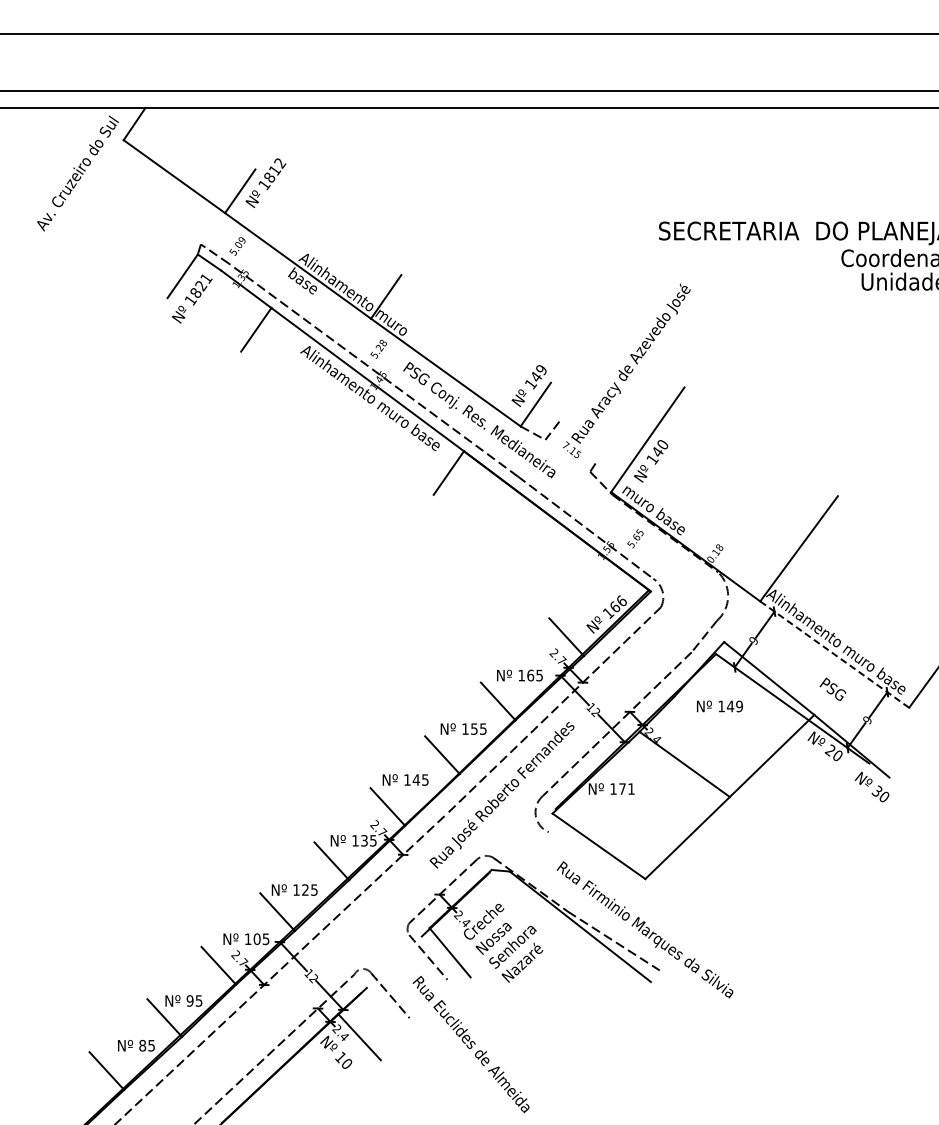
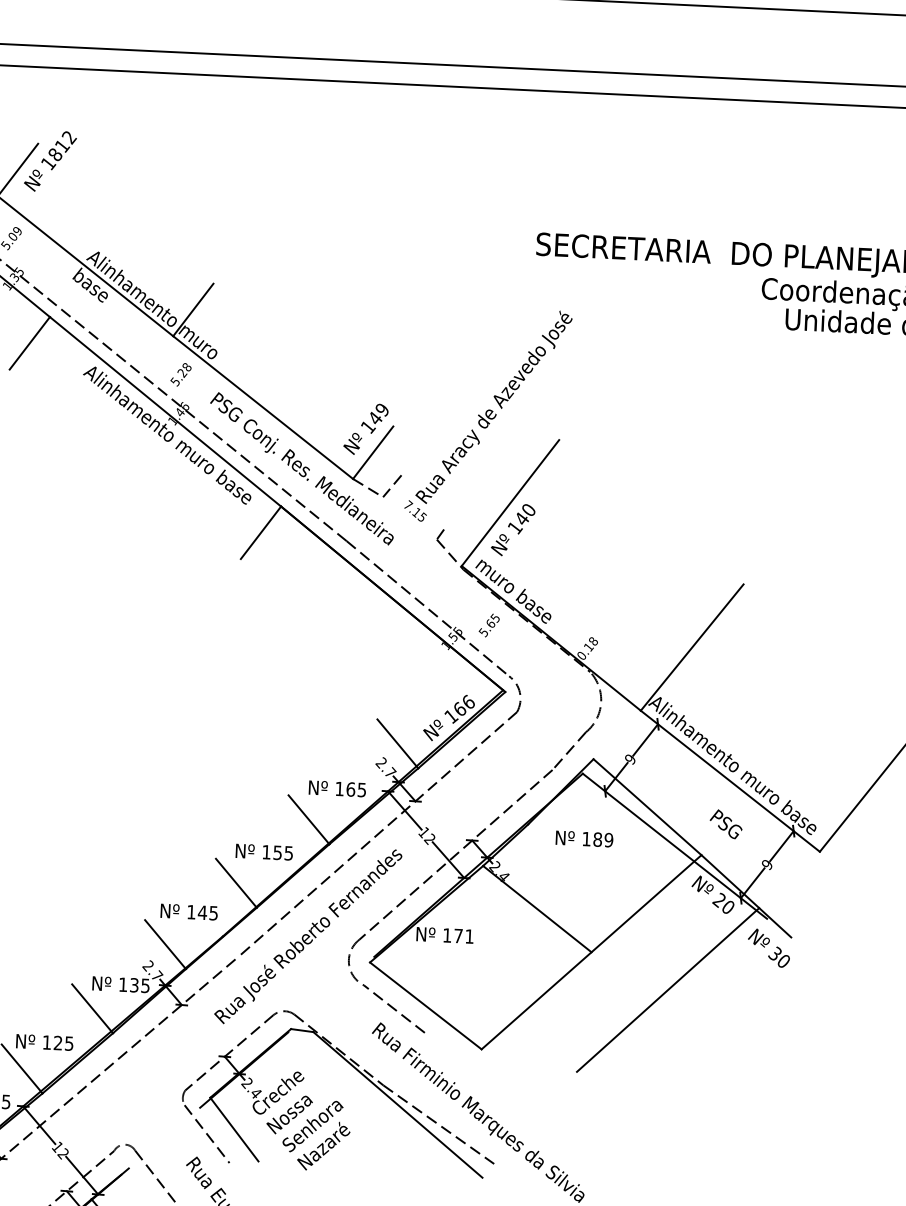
line: (834, 654) -> (730, 781), dashed -> solid
text: (730, 706) -> (597, 839), 149 -> 189
line: (792, 824) -> (667, 990), added
line: (573, 849) -> (393, 1008), added

